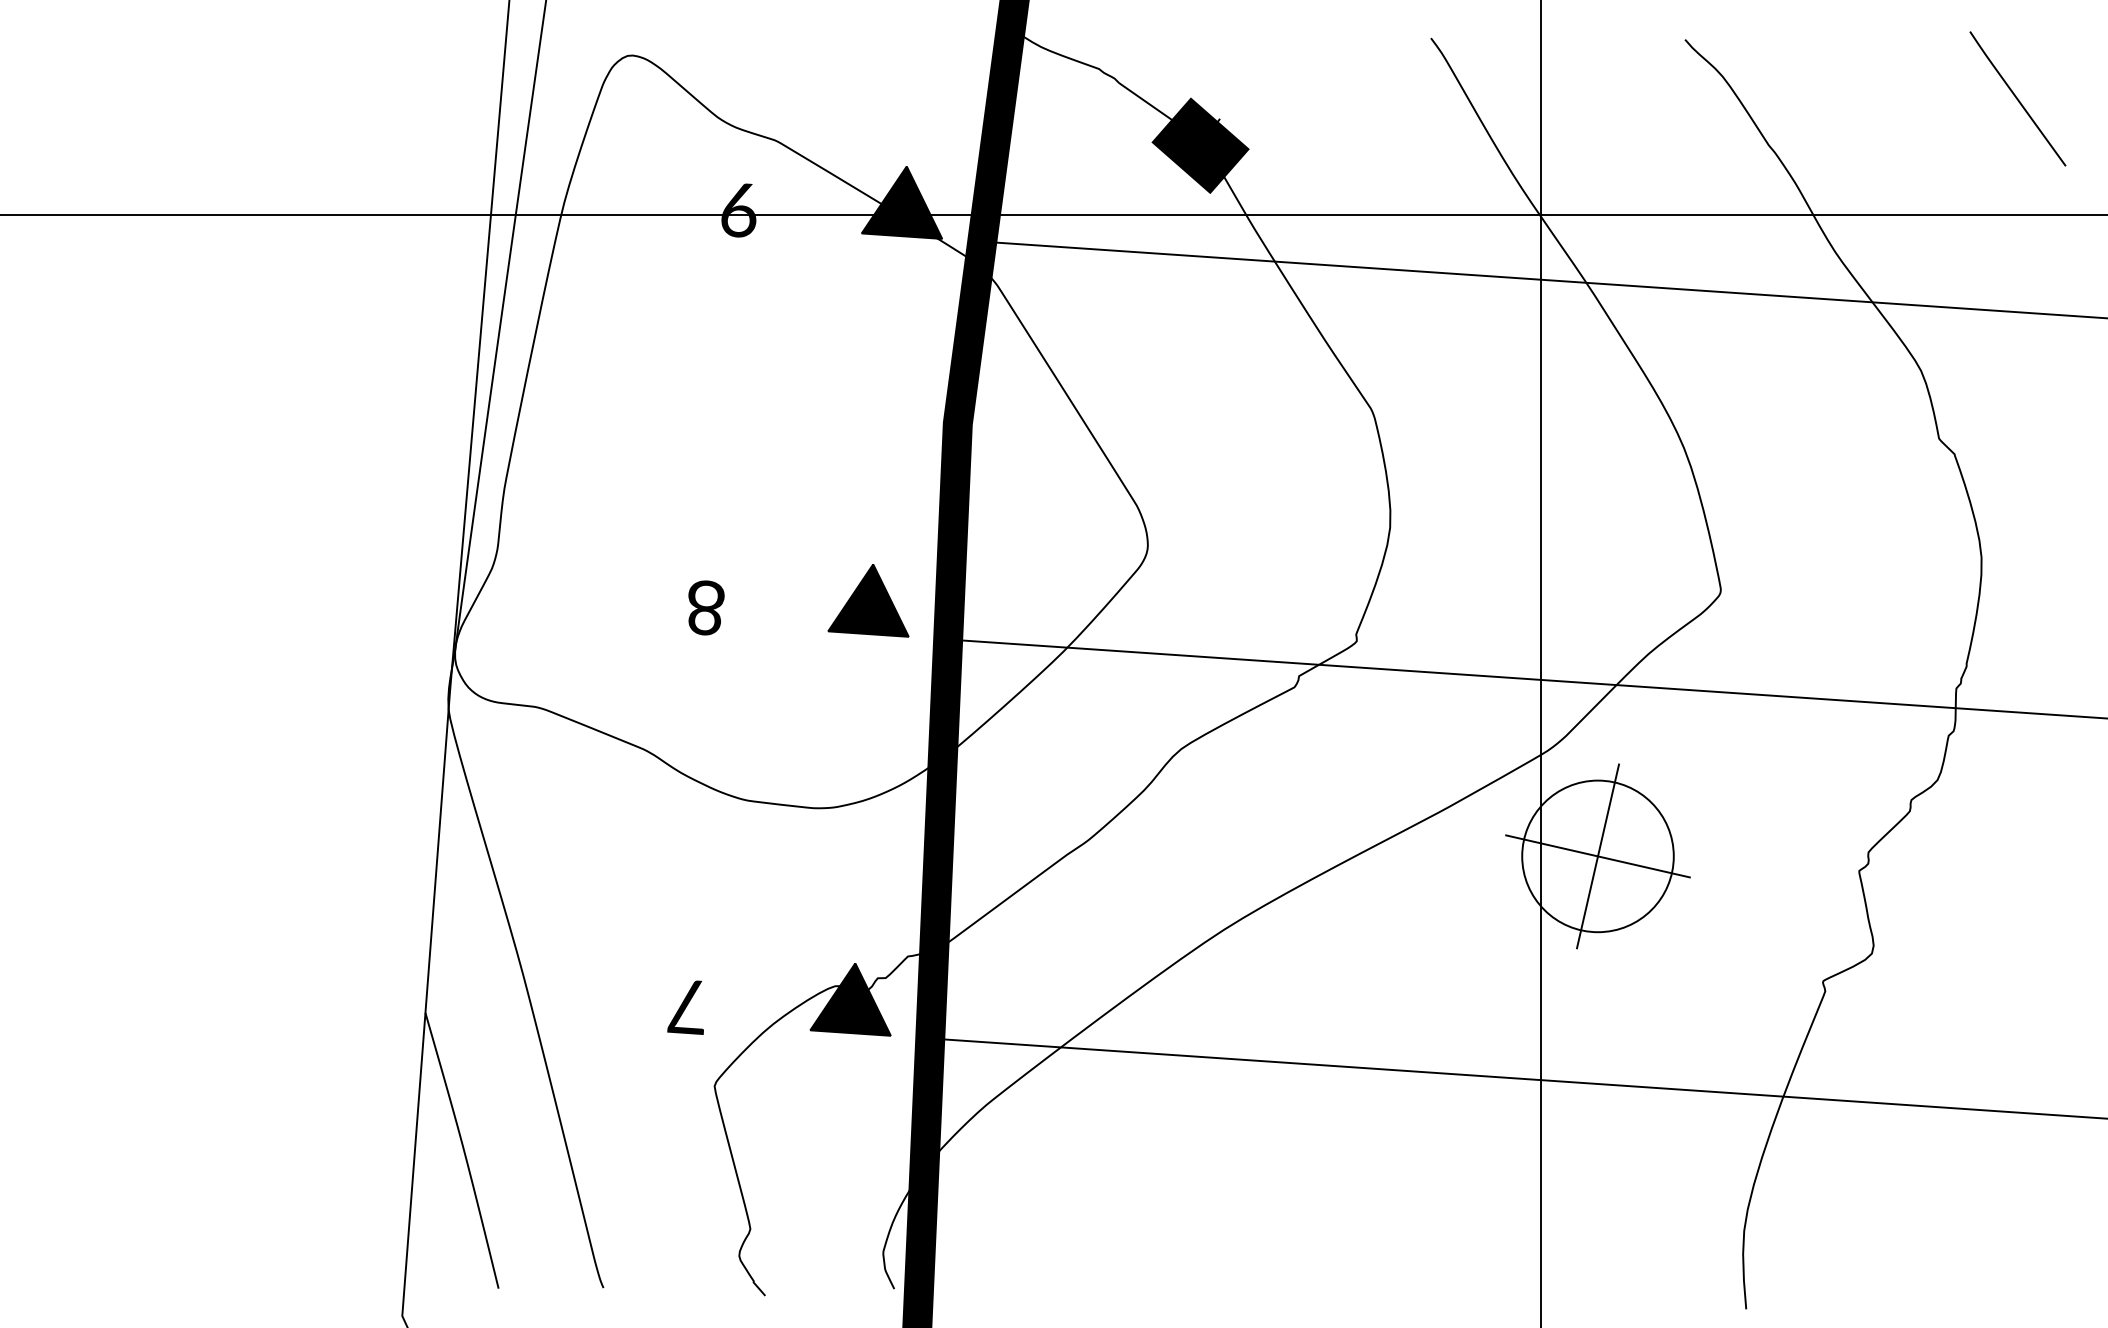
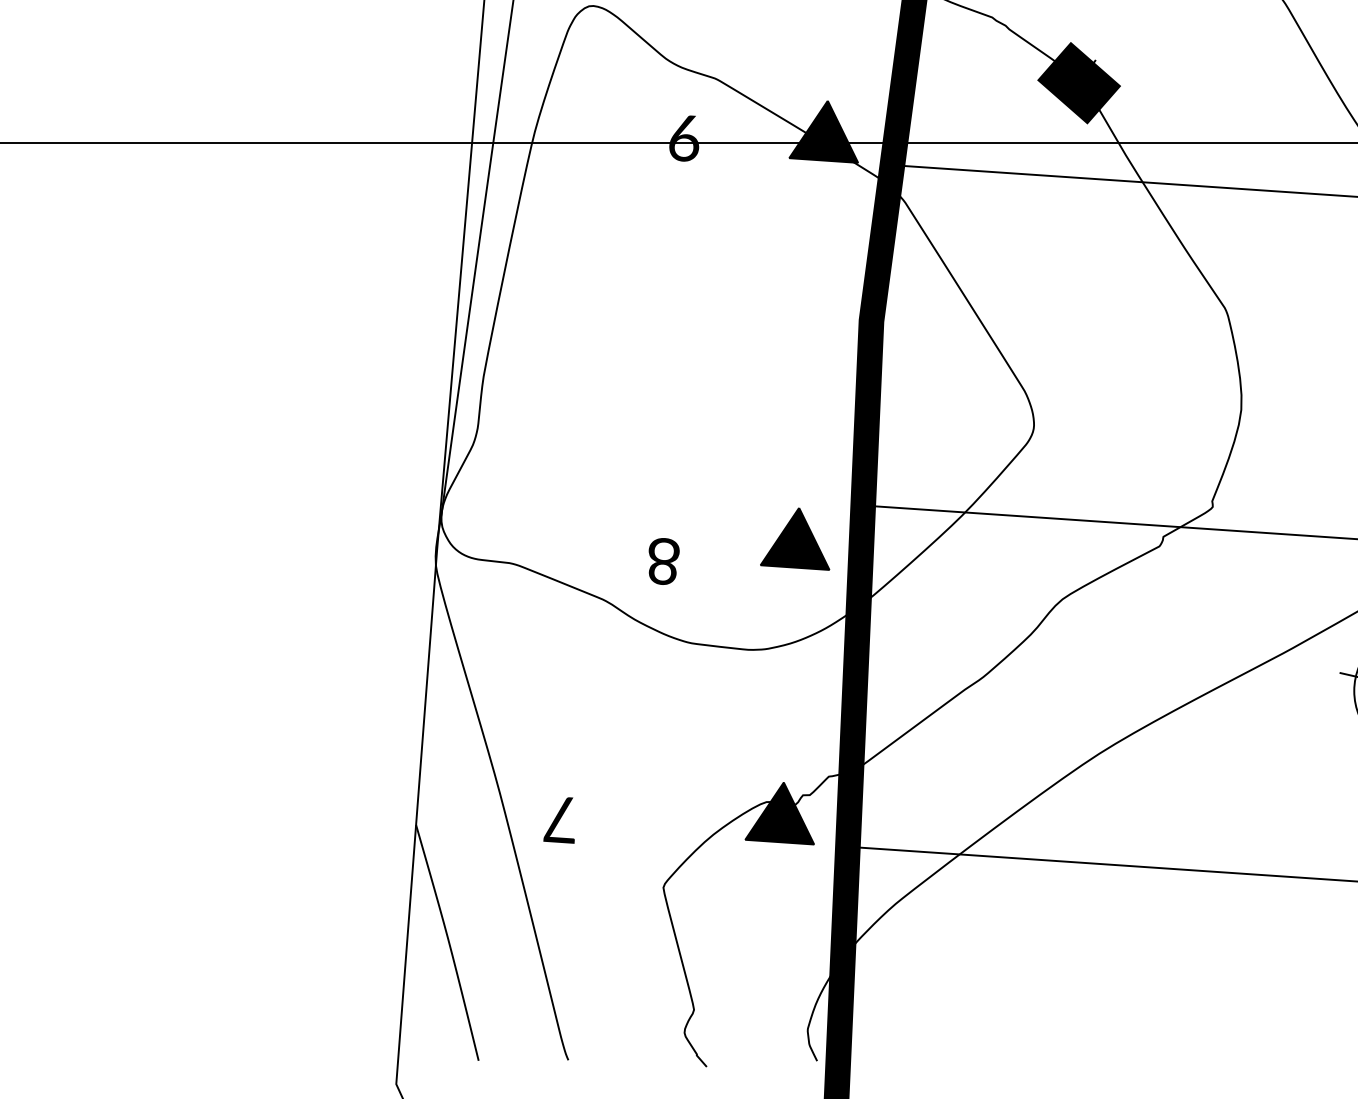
part: (868, 600) -> (795, 538), moved
text: (706, 607) -> (664, 561), moved
text: (685, 1007) -> (558, 820), moved

